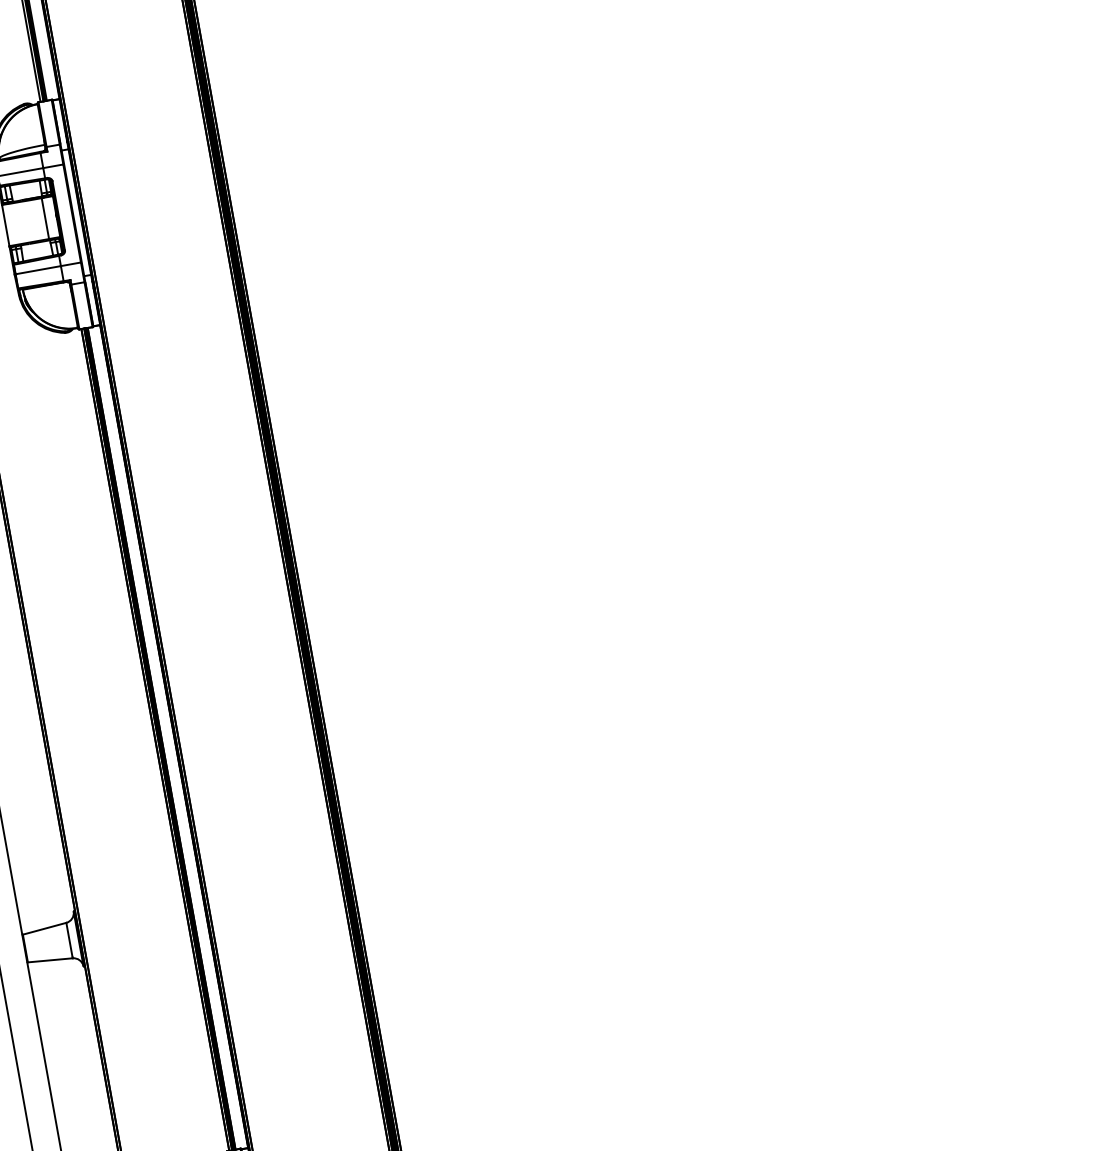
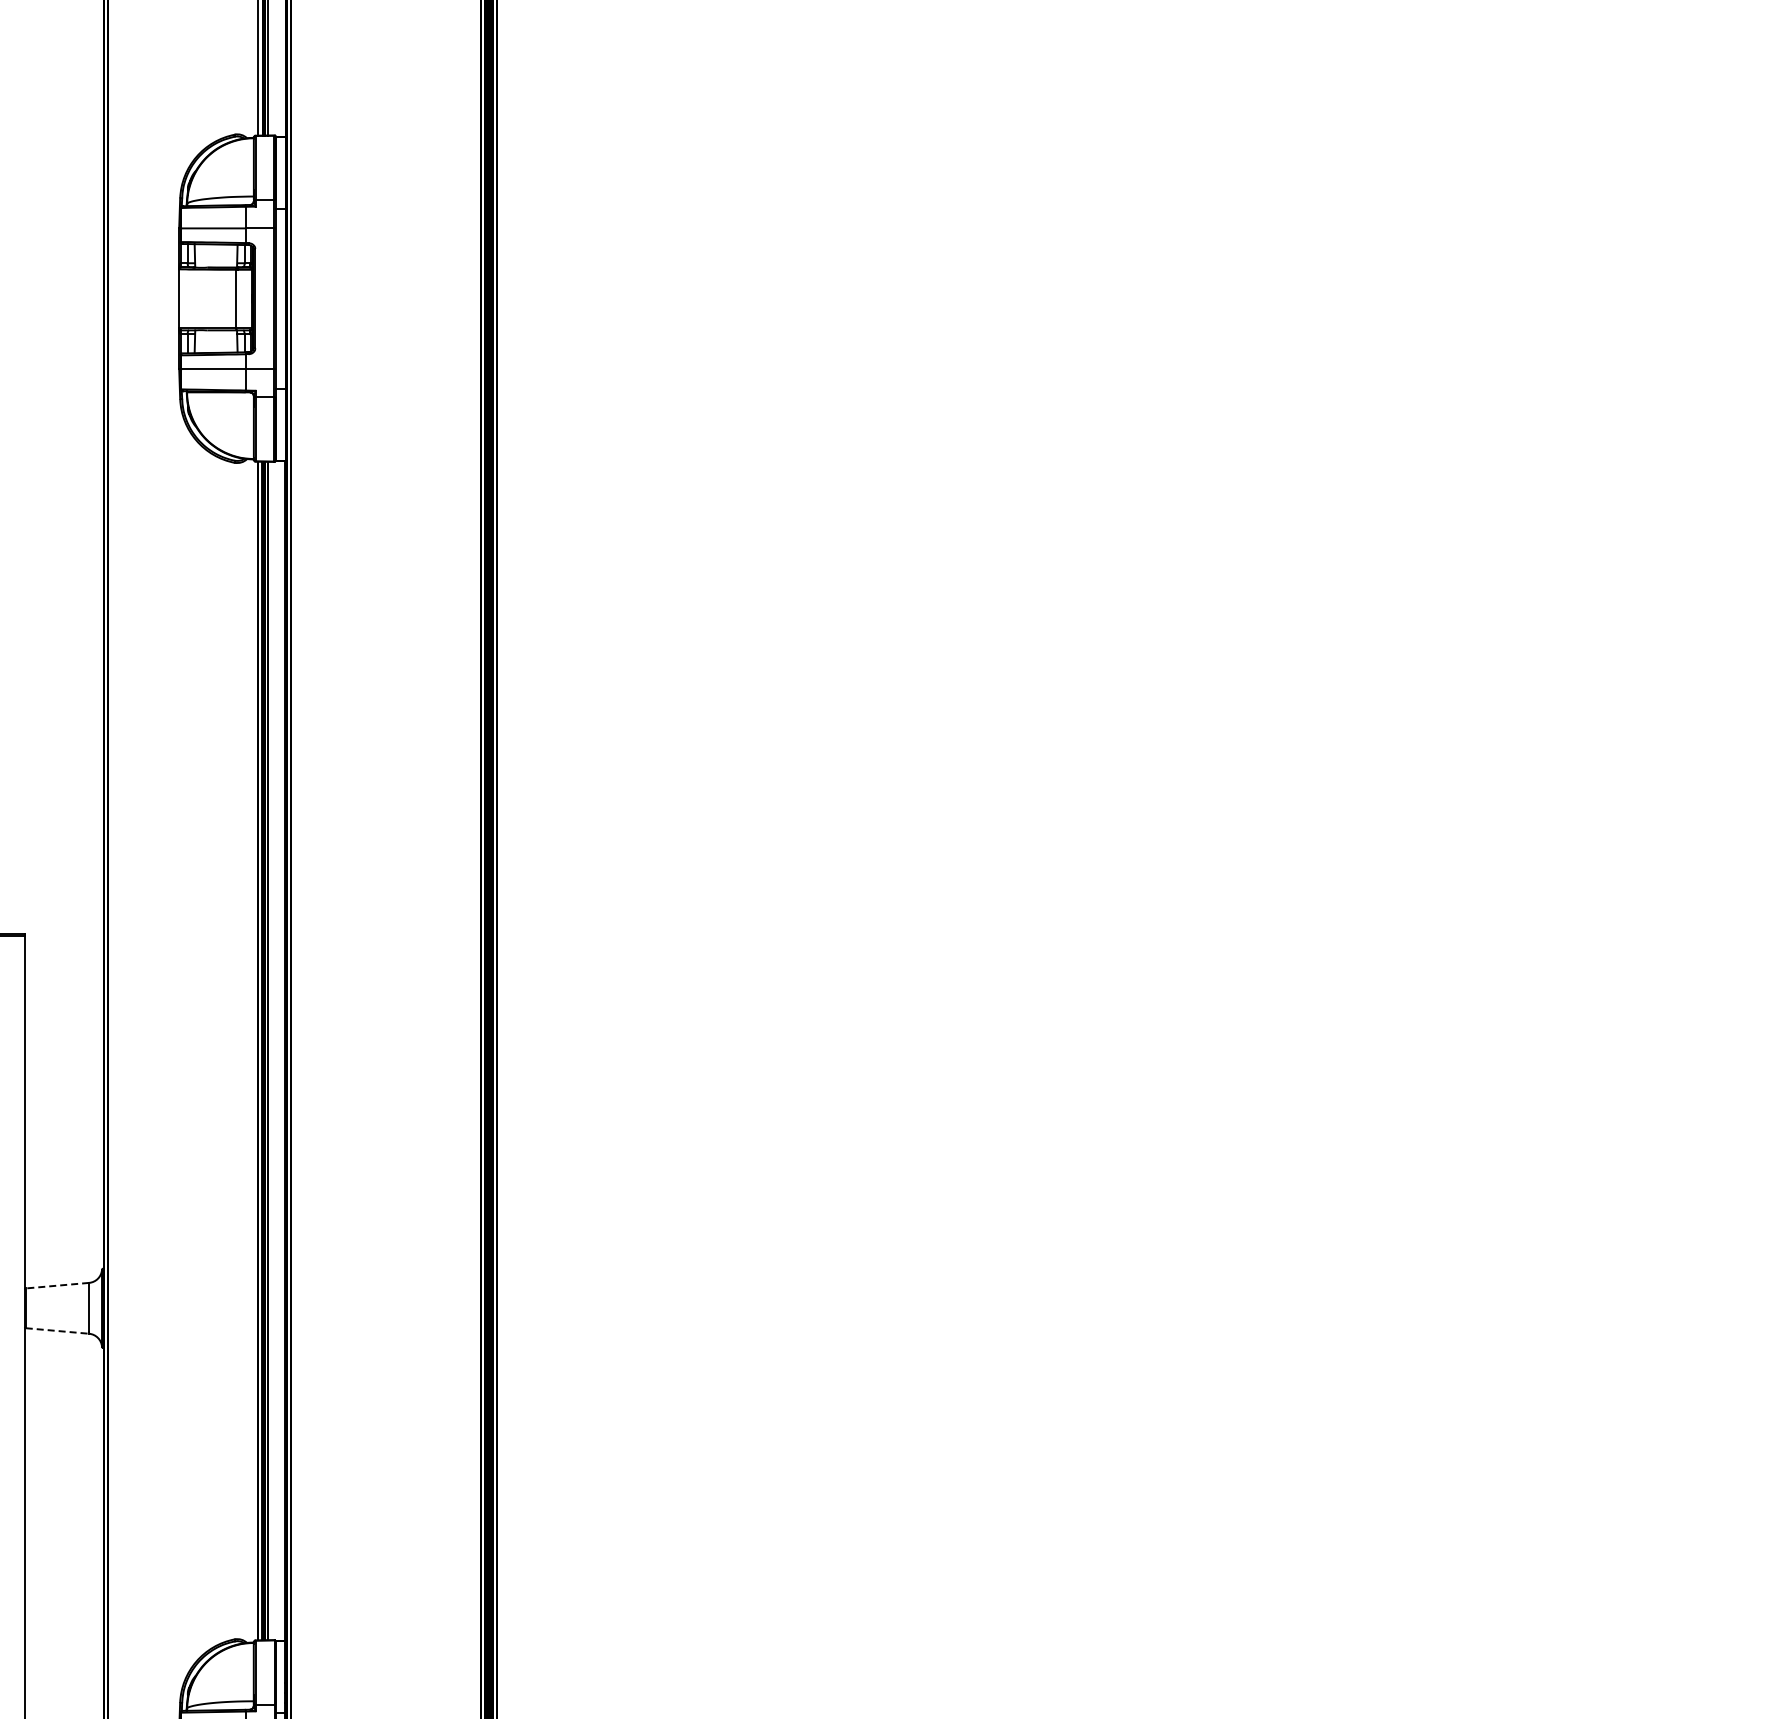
line: (44, 928) -> (57, 1285), solid -> dashed
line: (50, 959) -> (57, 1330), solid -> dashed

